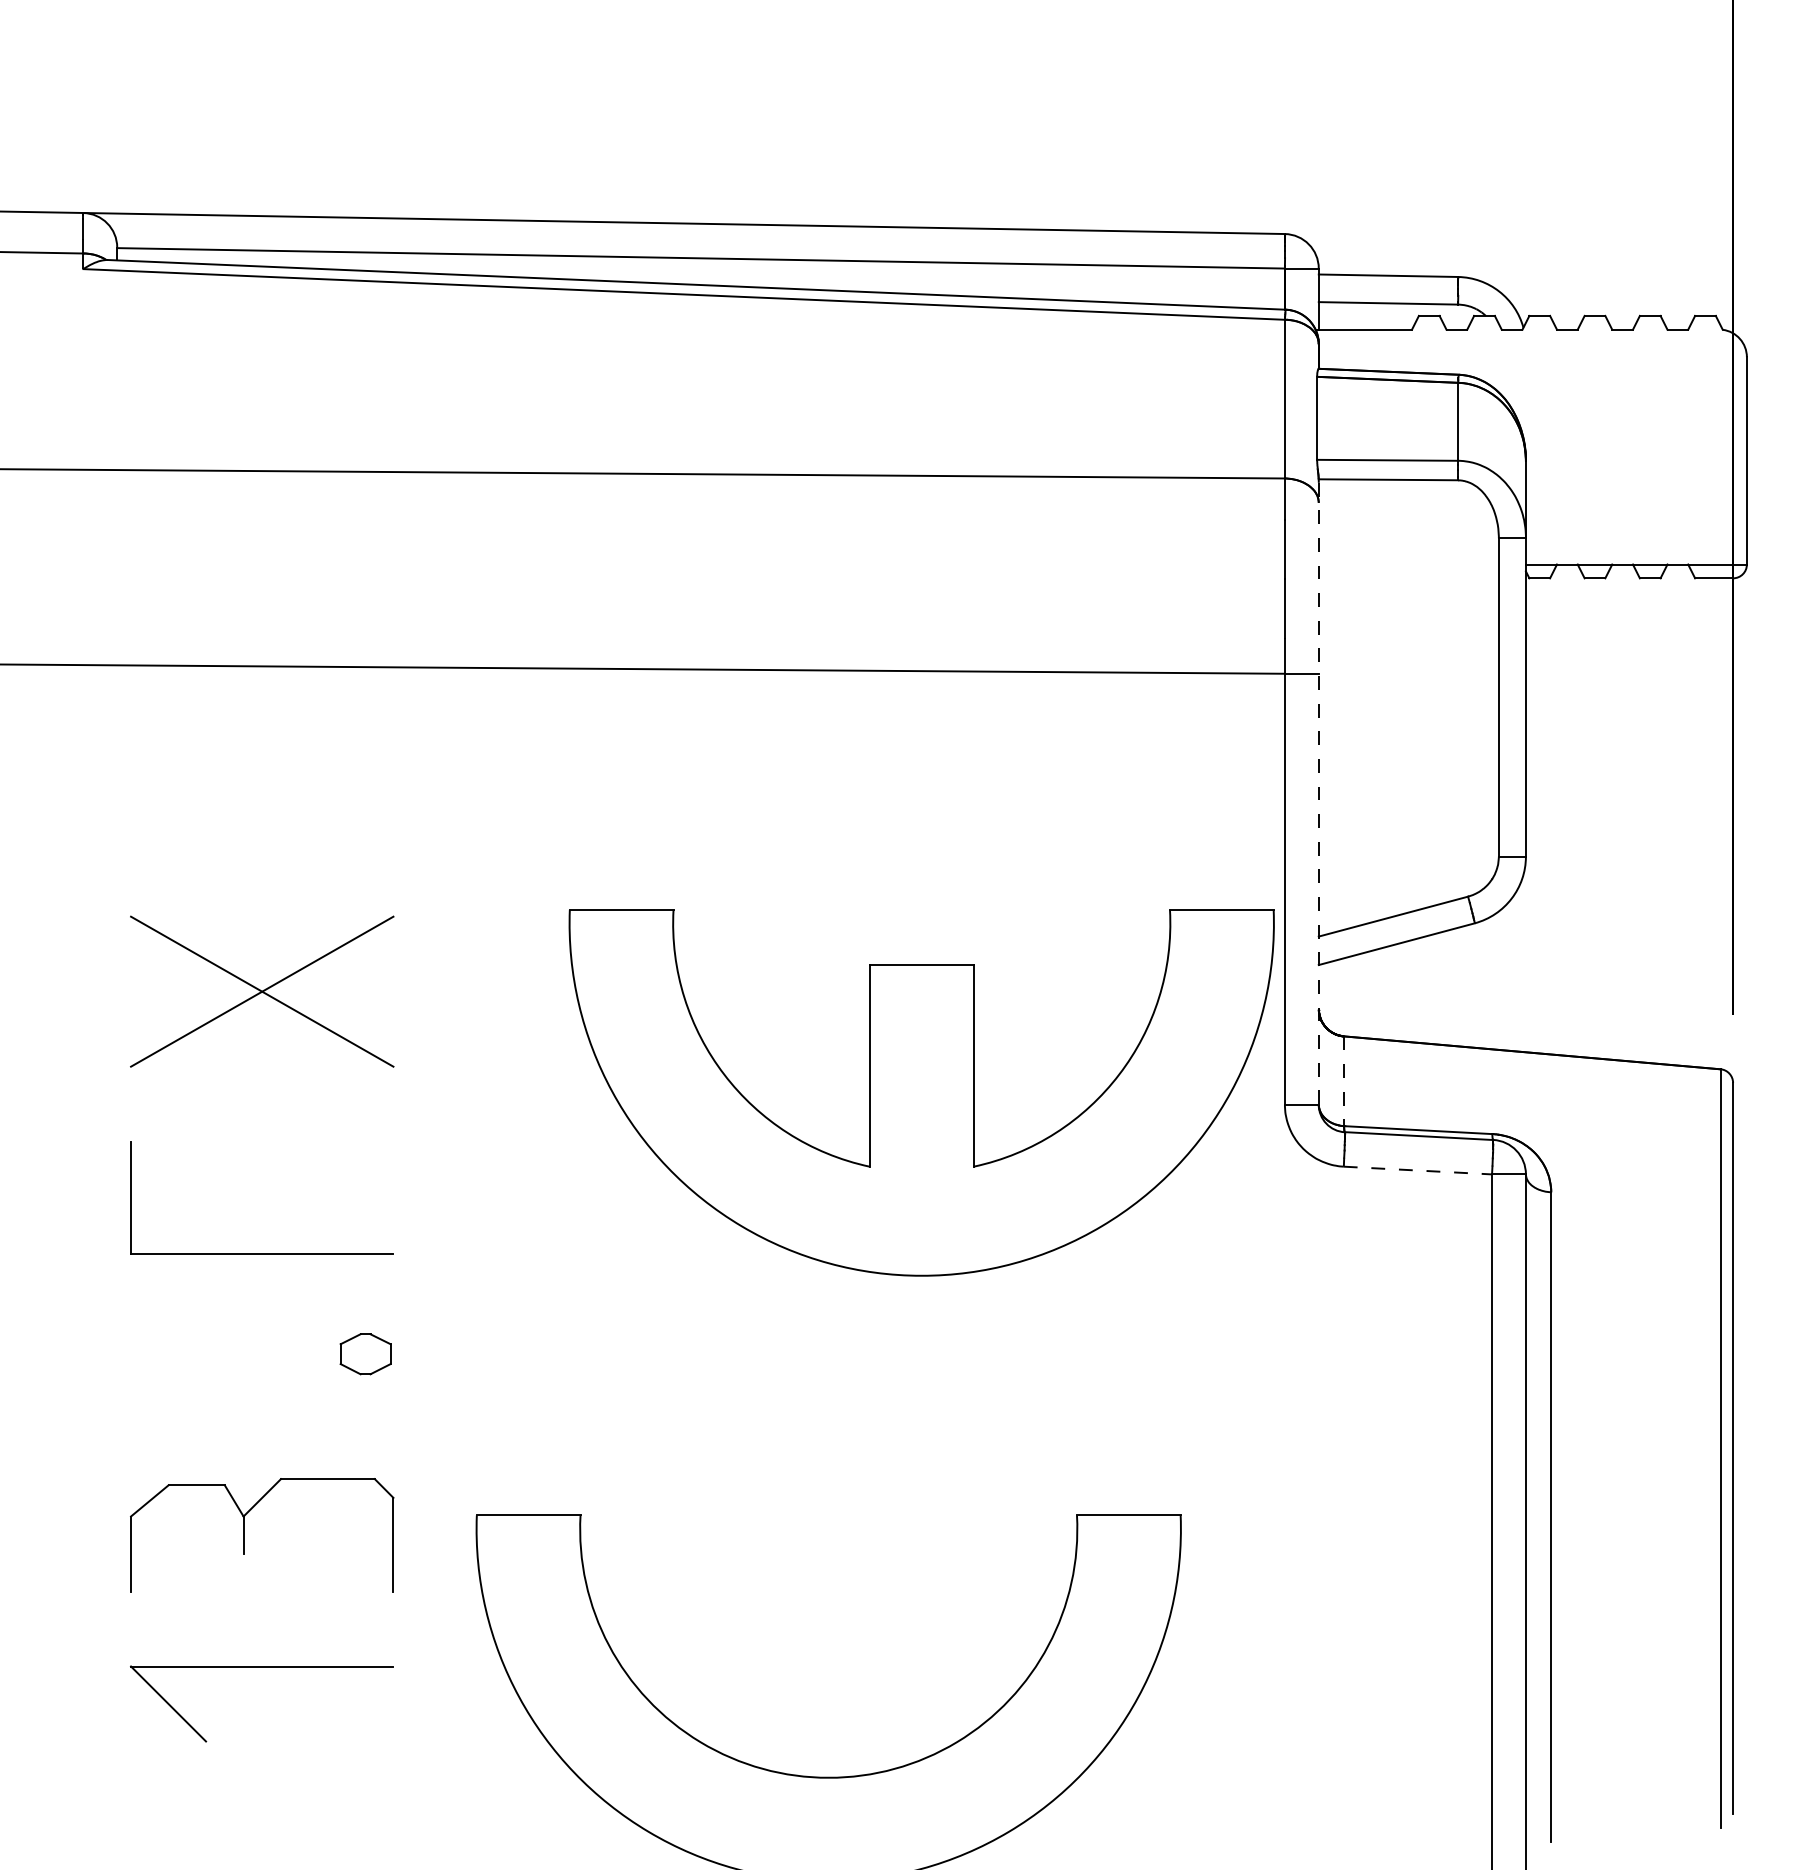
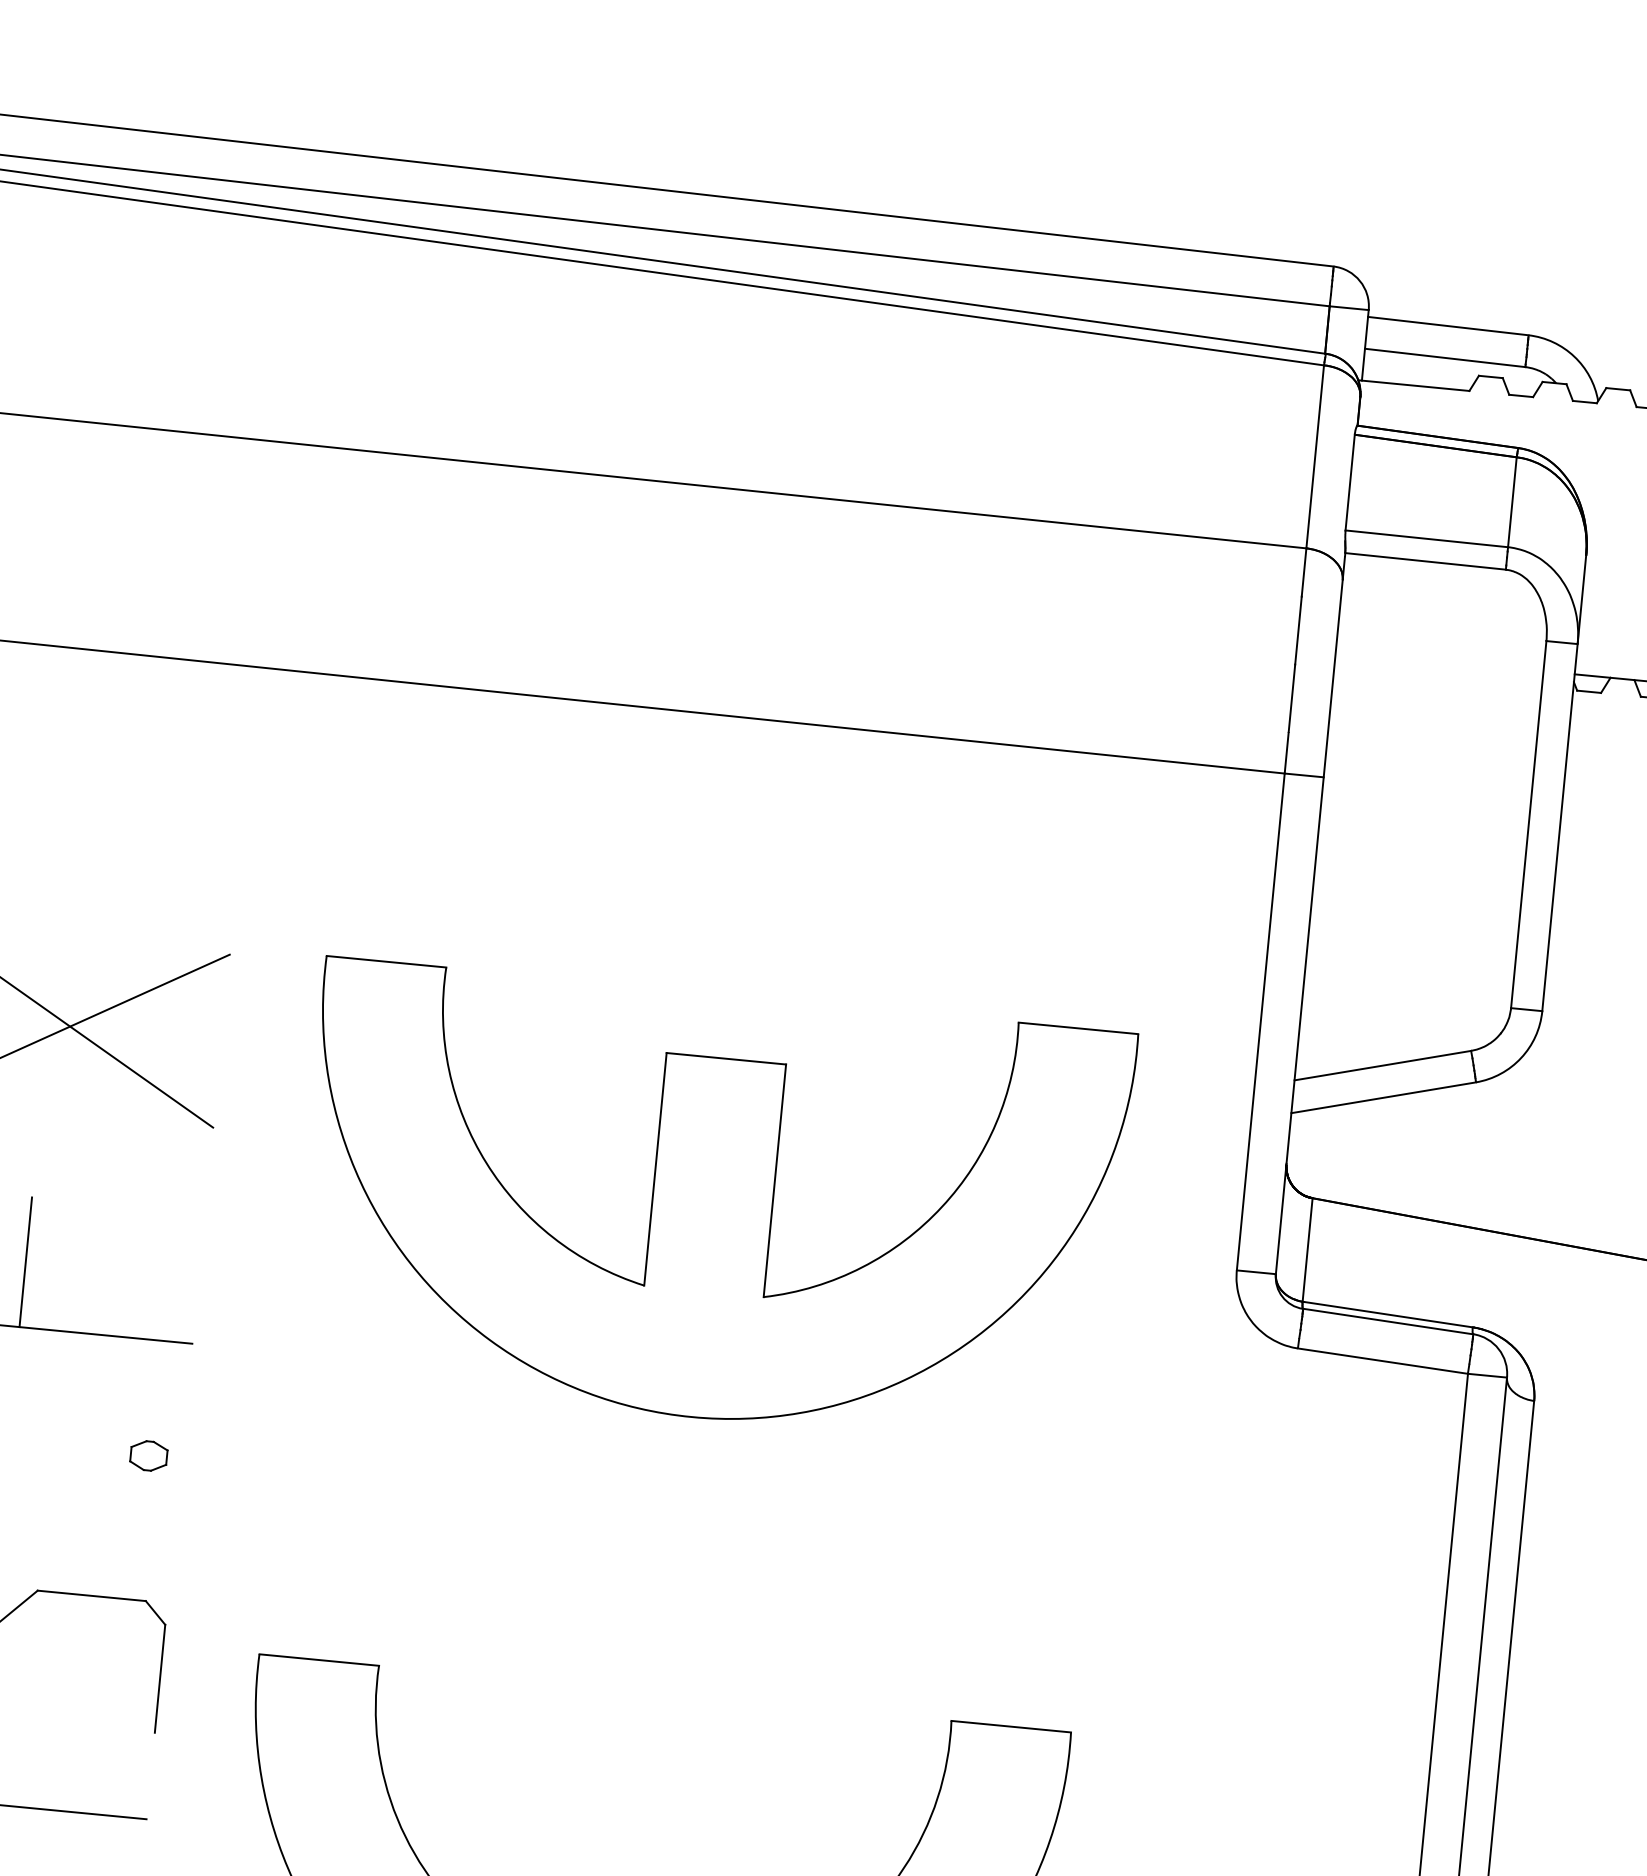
line: (1318, 793) -> (1310, 915), dashed -> solid
line: (1344, 1081) -> (1308, 1250), dashed -> solid
part: (921, 1092) -> (711, 1205), moved
line: (1418, 1170) -> (1383, 1361), dashed -> solid
line: (243, 1197) -> (25, 1261), added
part: (364, 1353) -> (147, 1455), size x0.62

